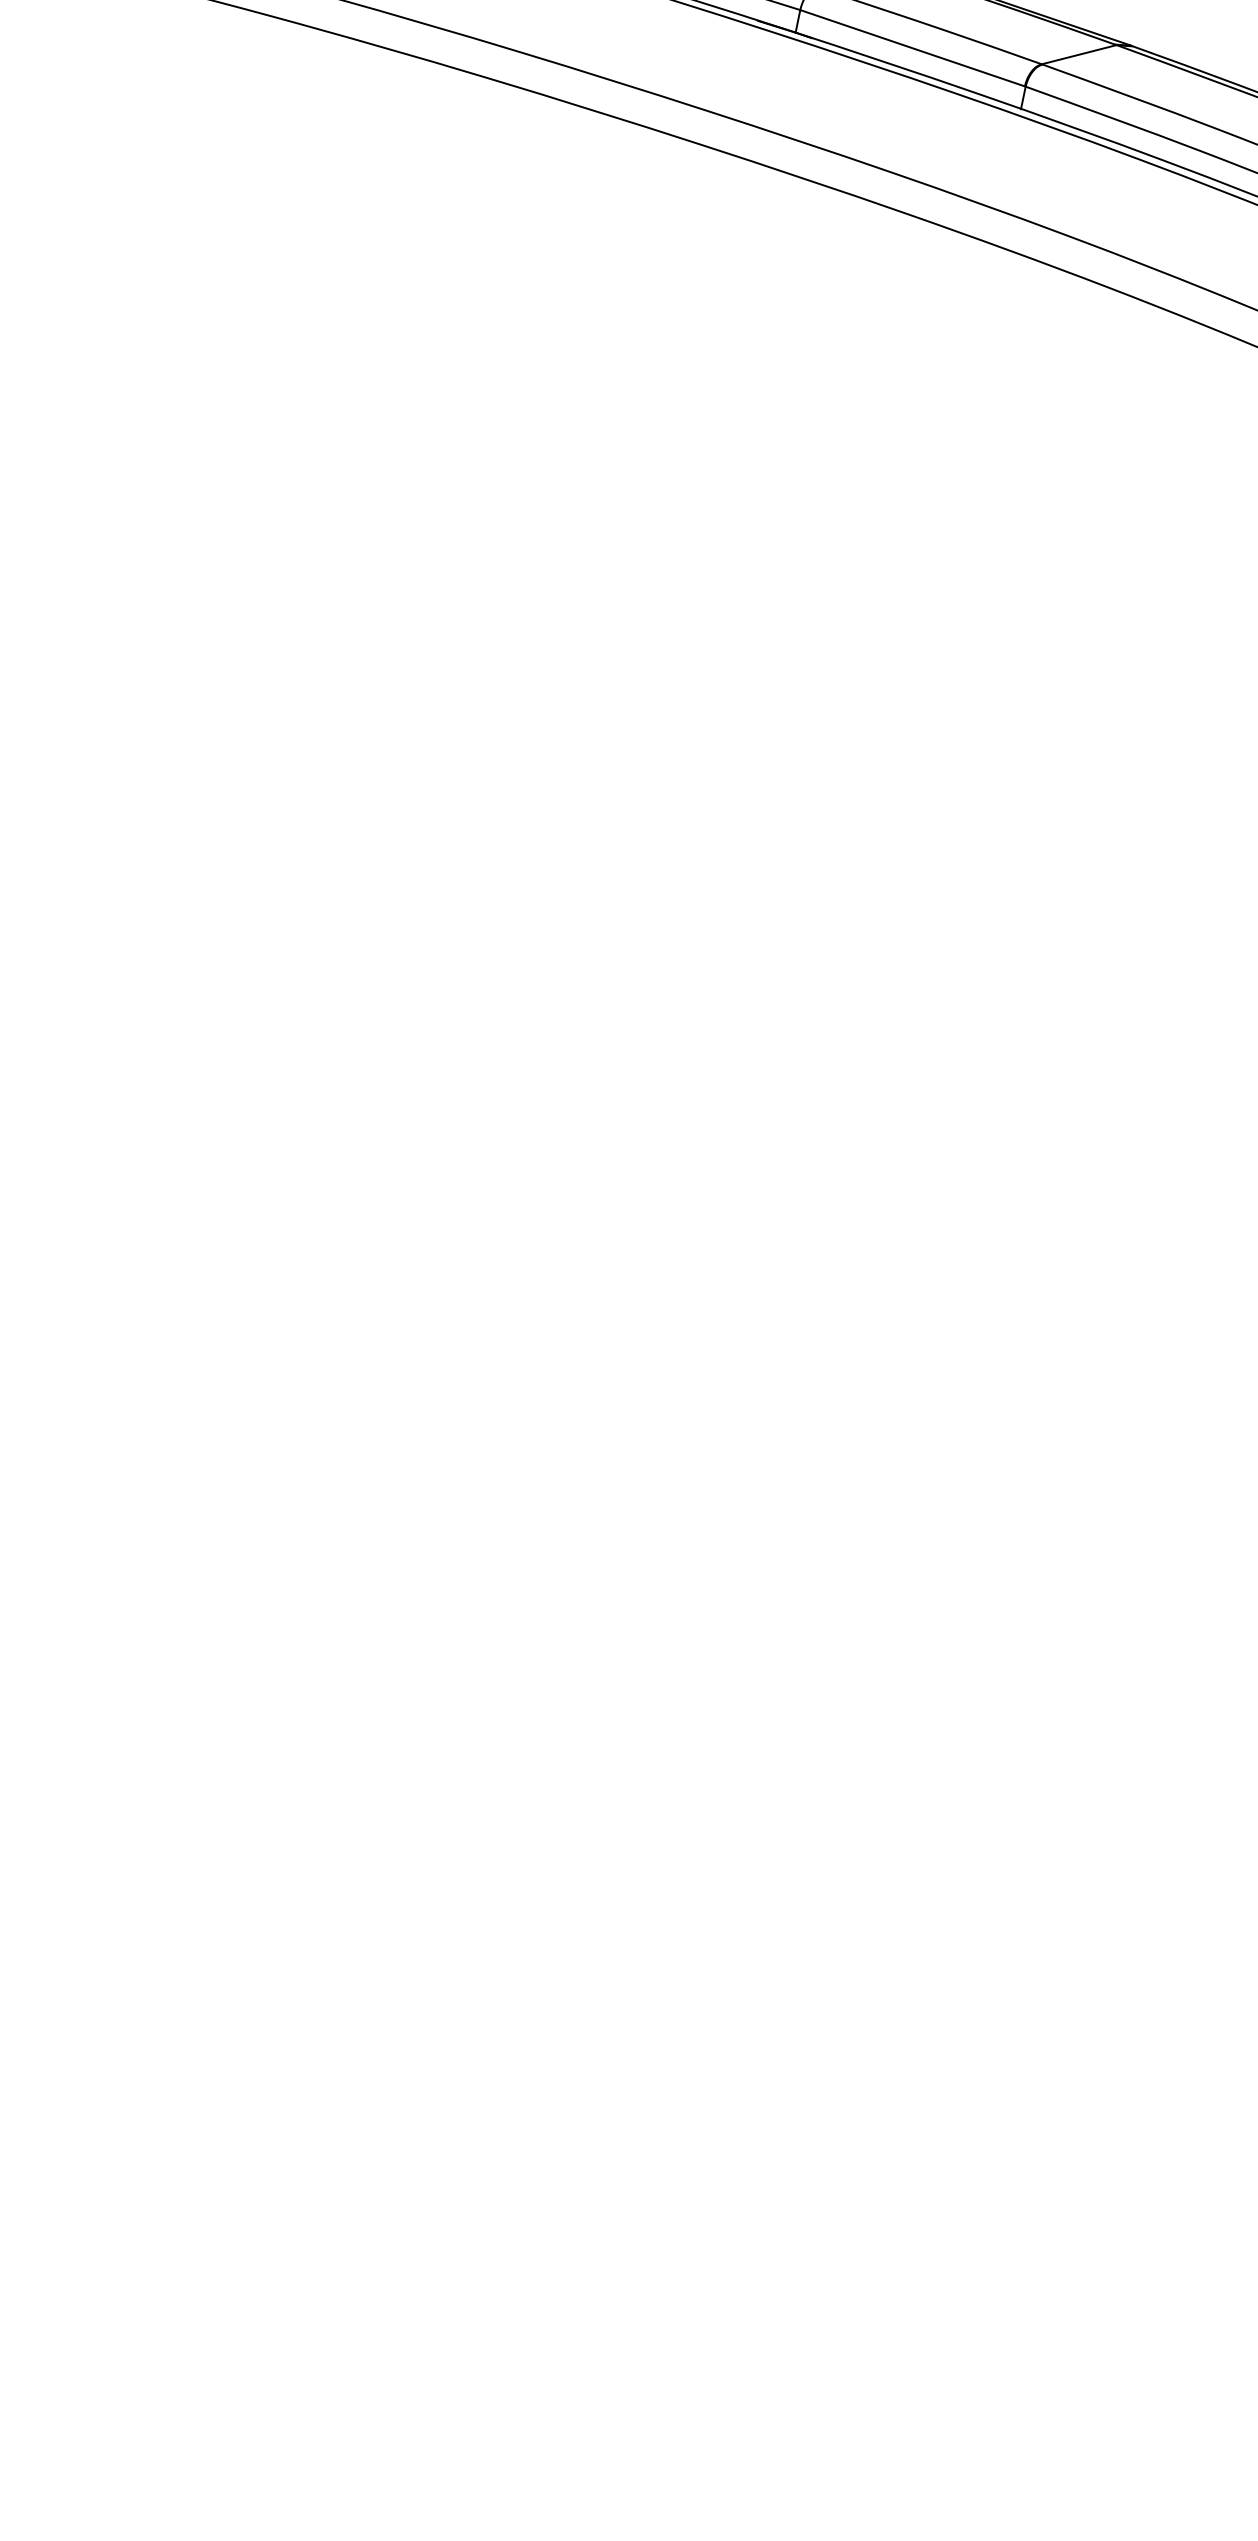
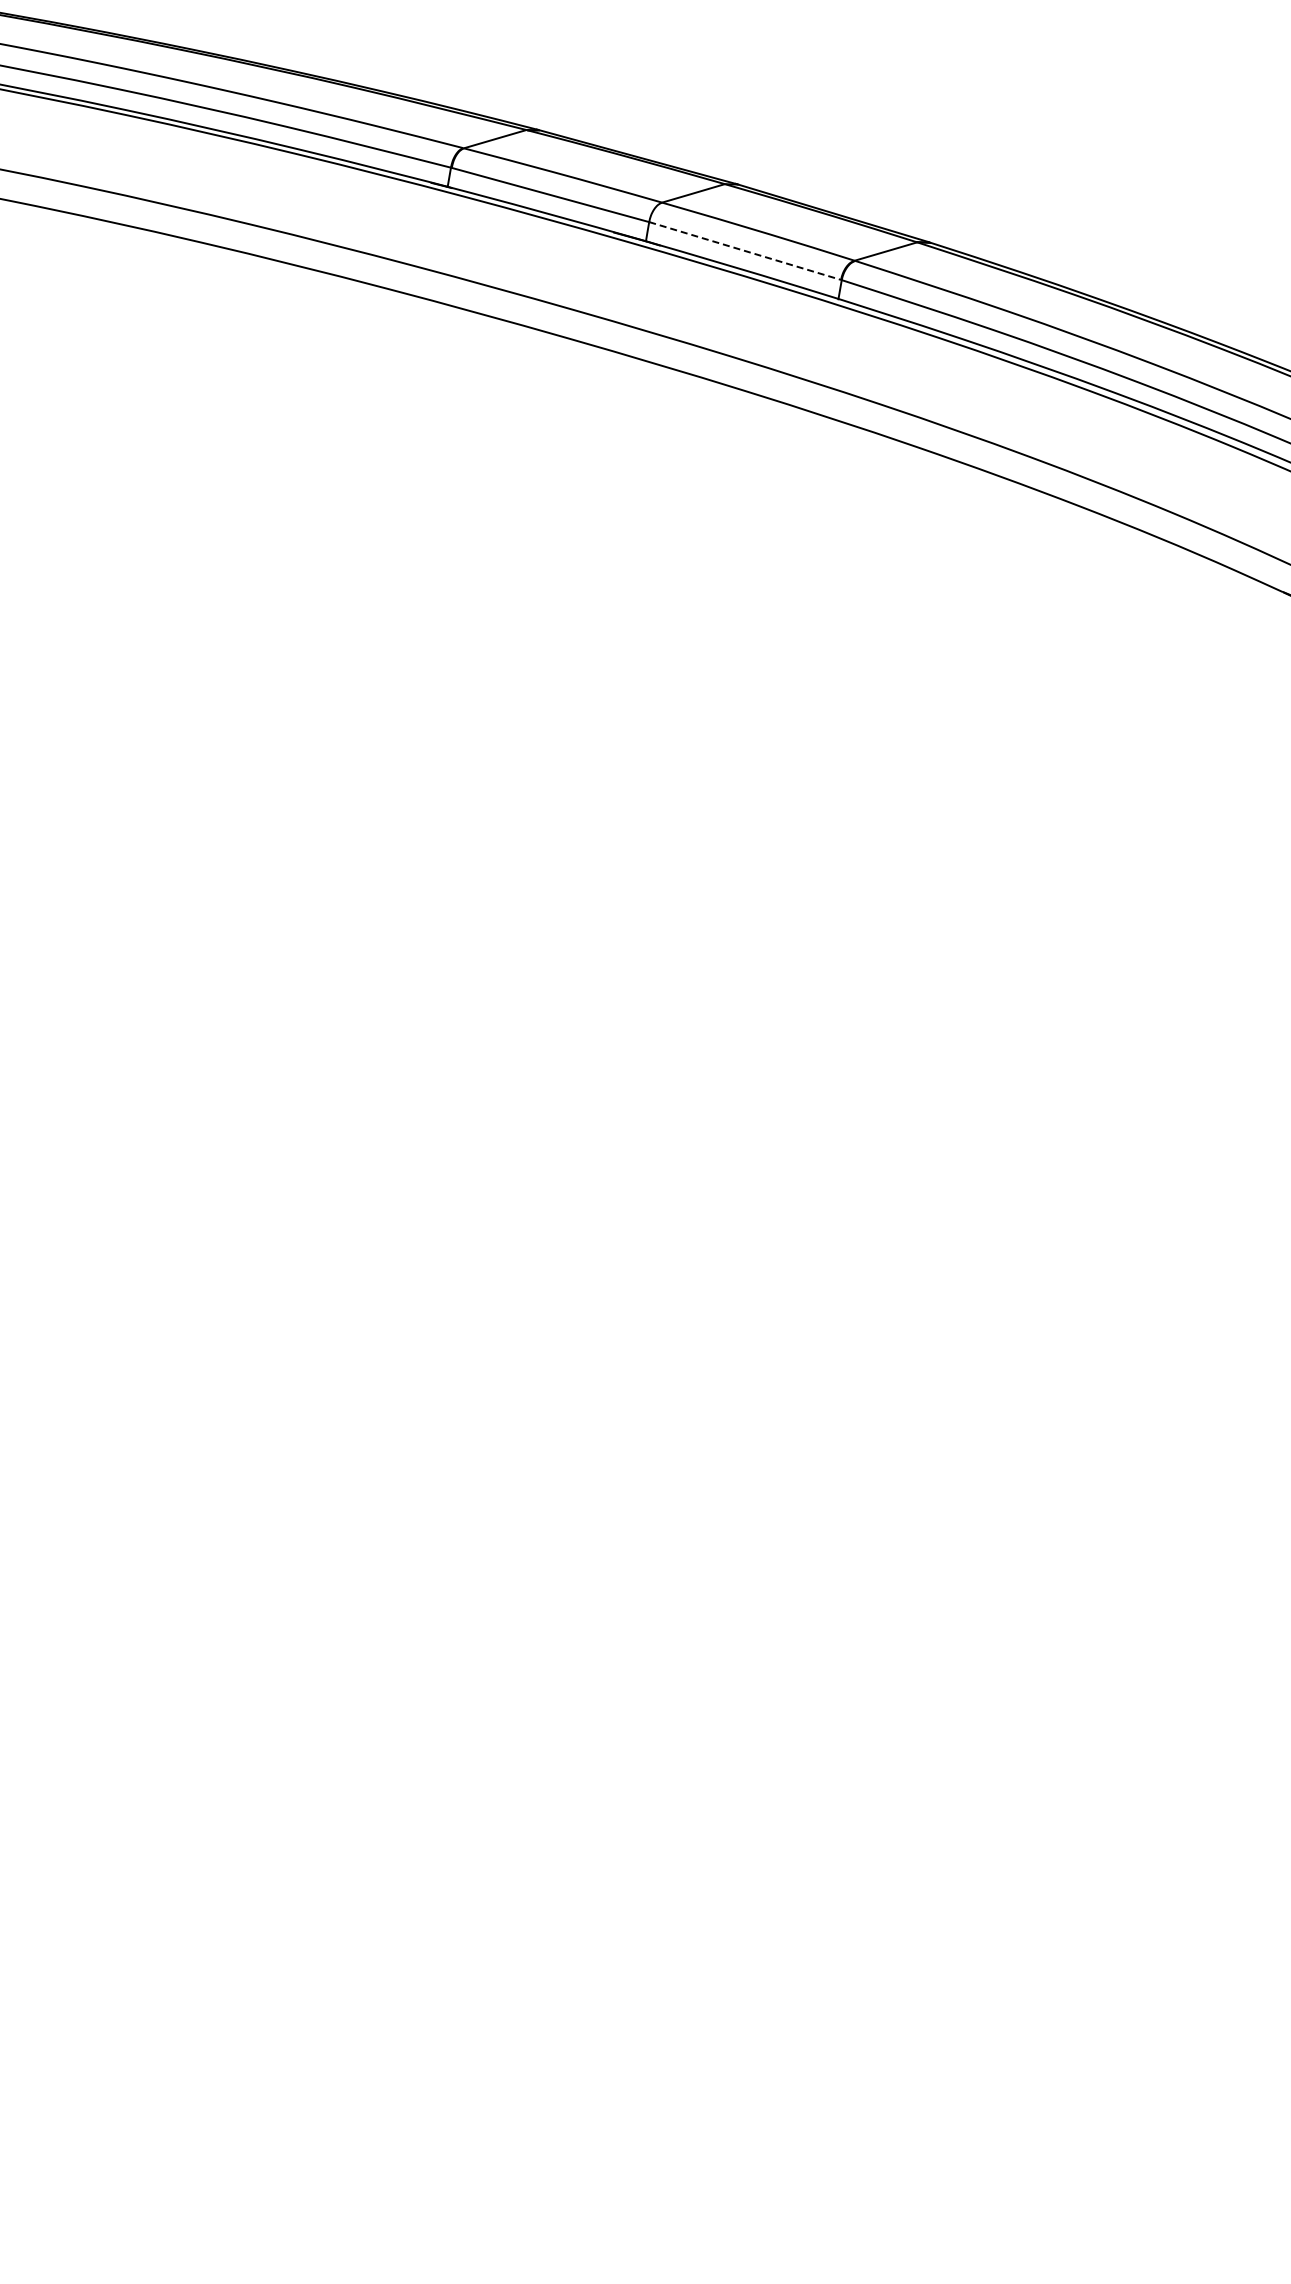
line: (913, 48) -> (745, 251), solid -> dashed

